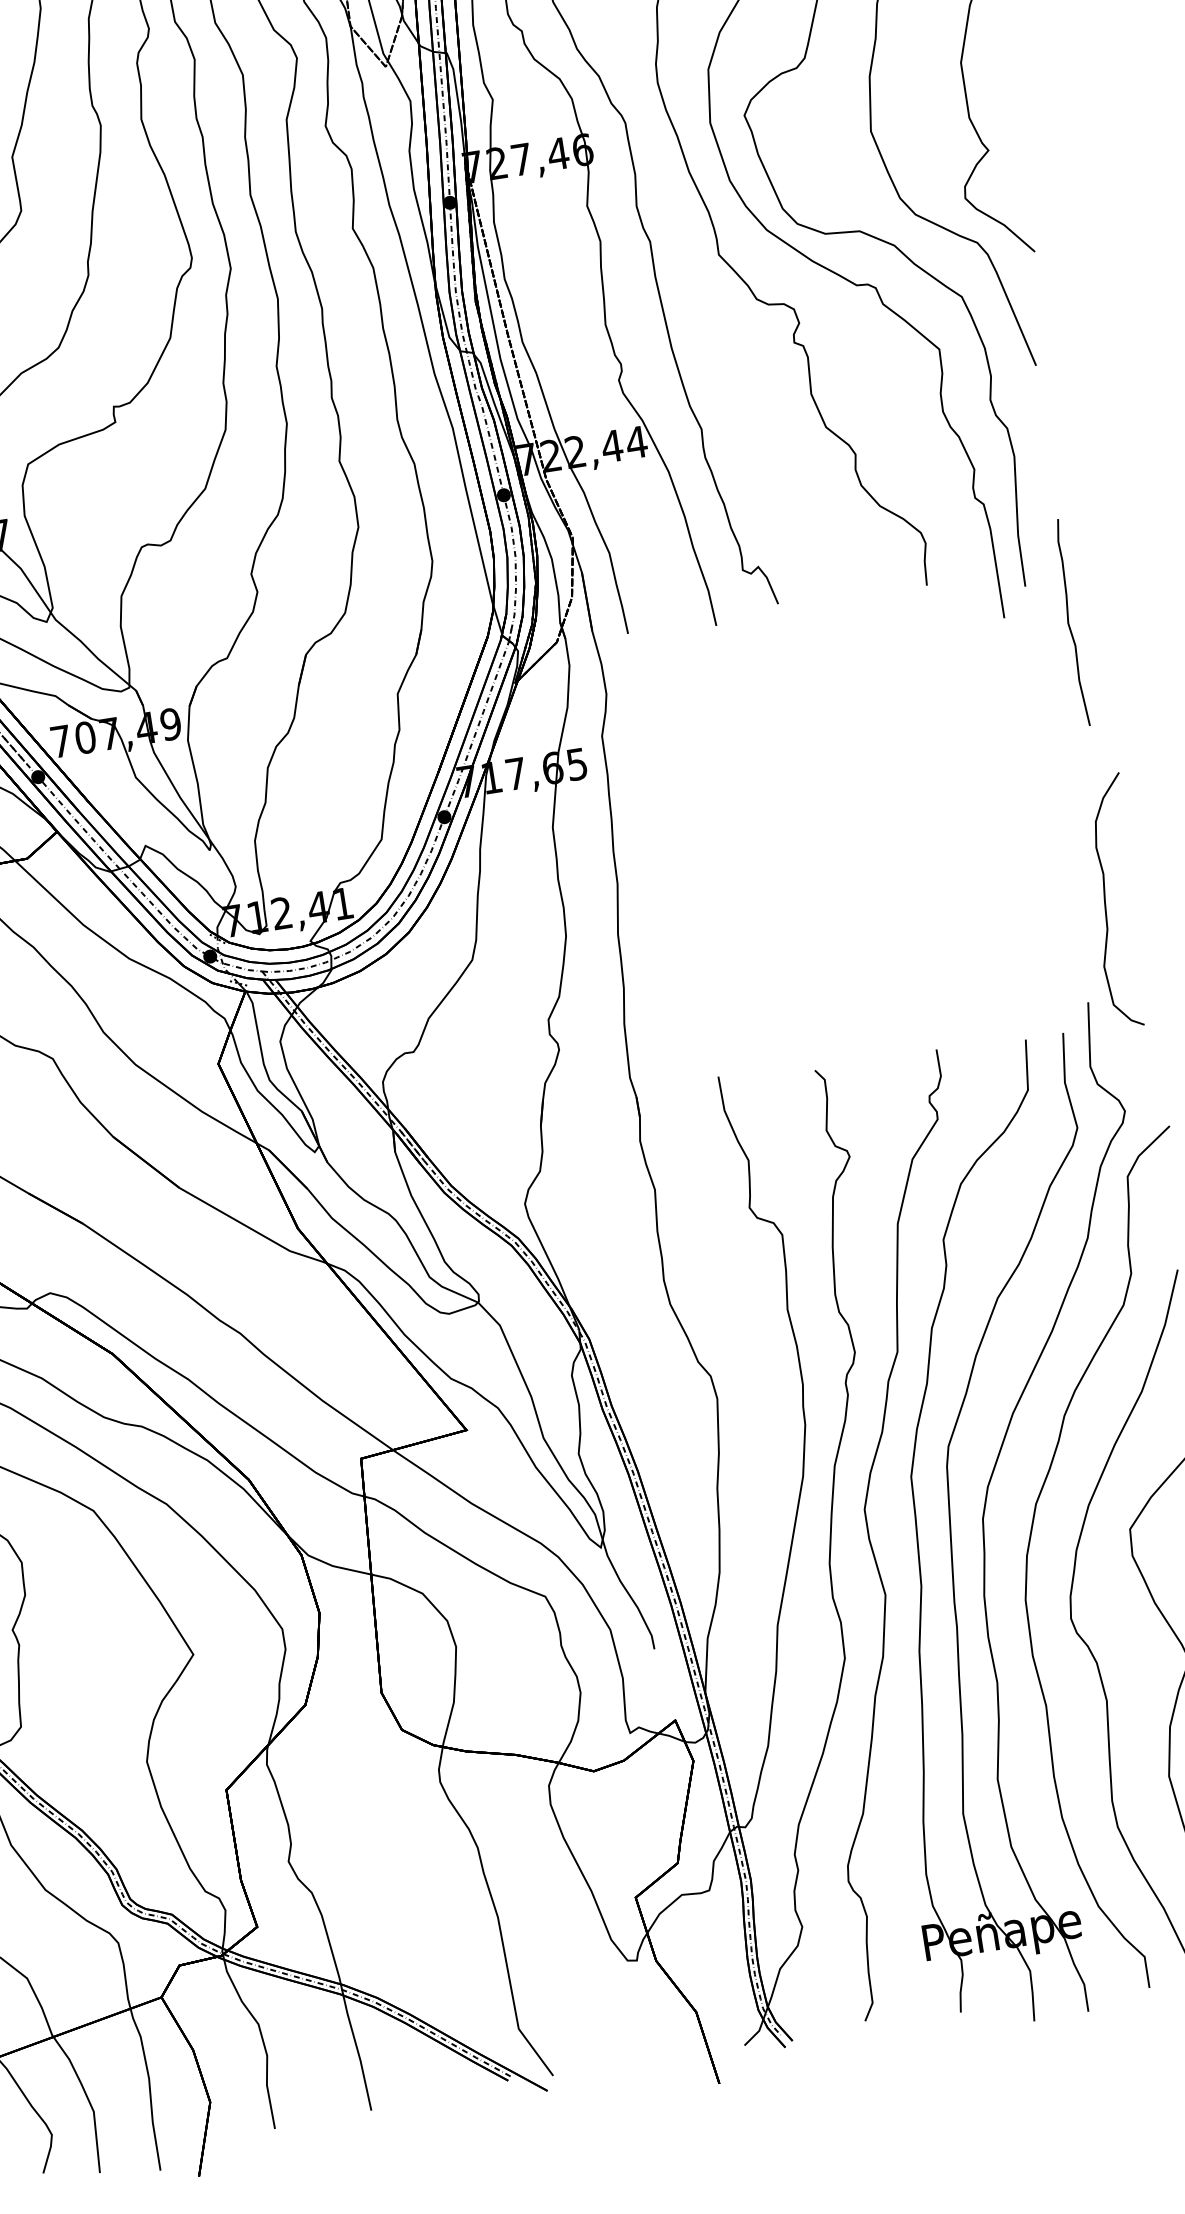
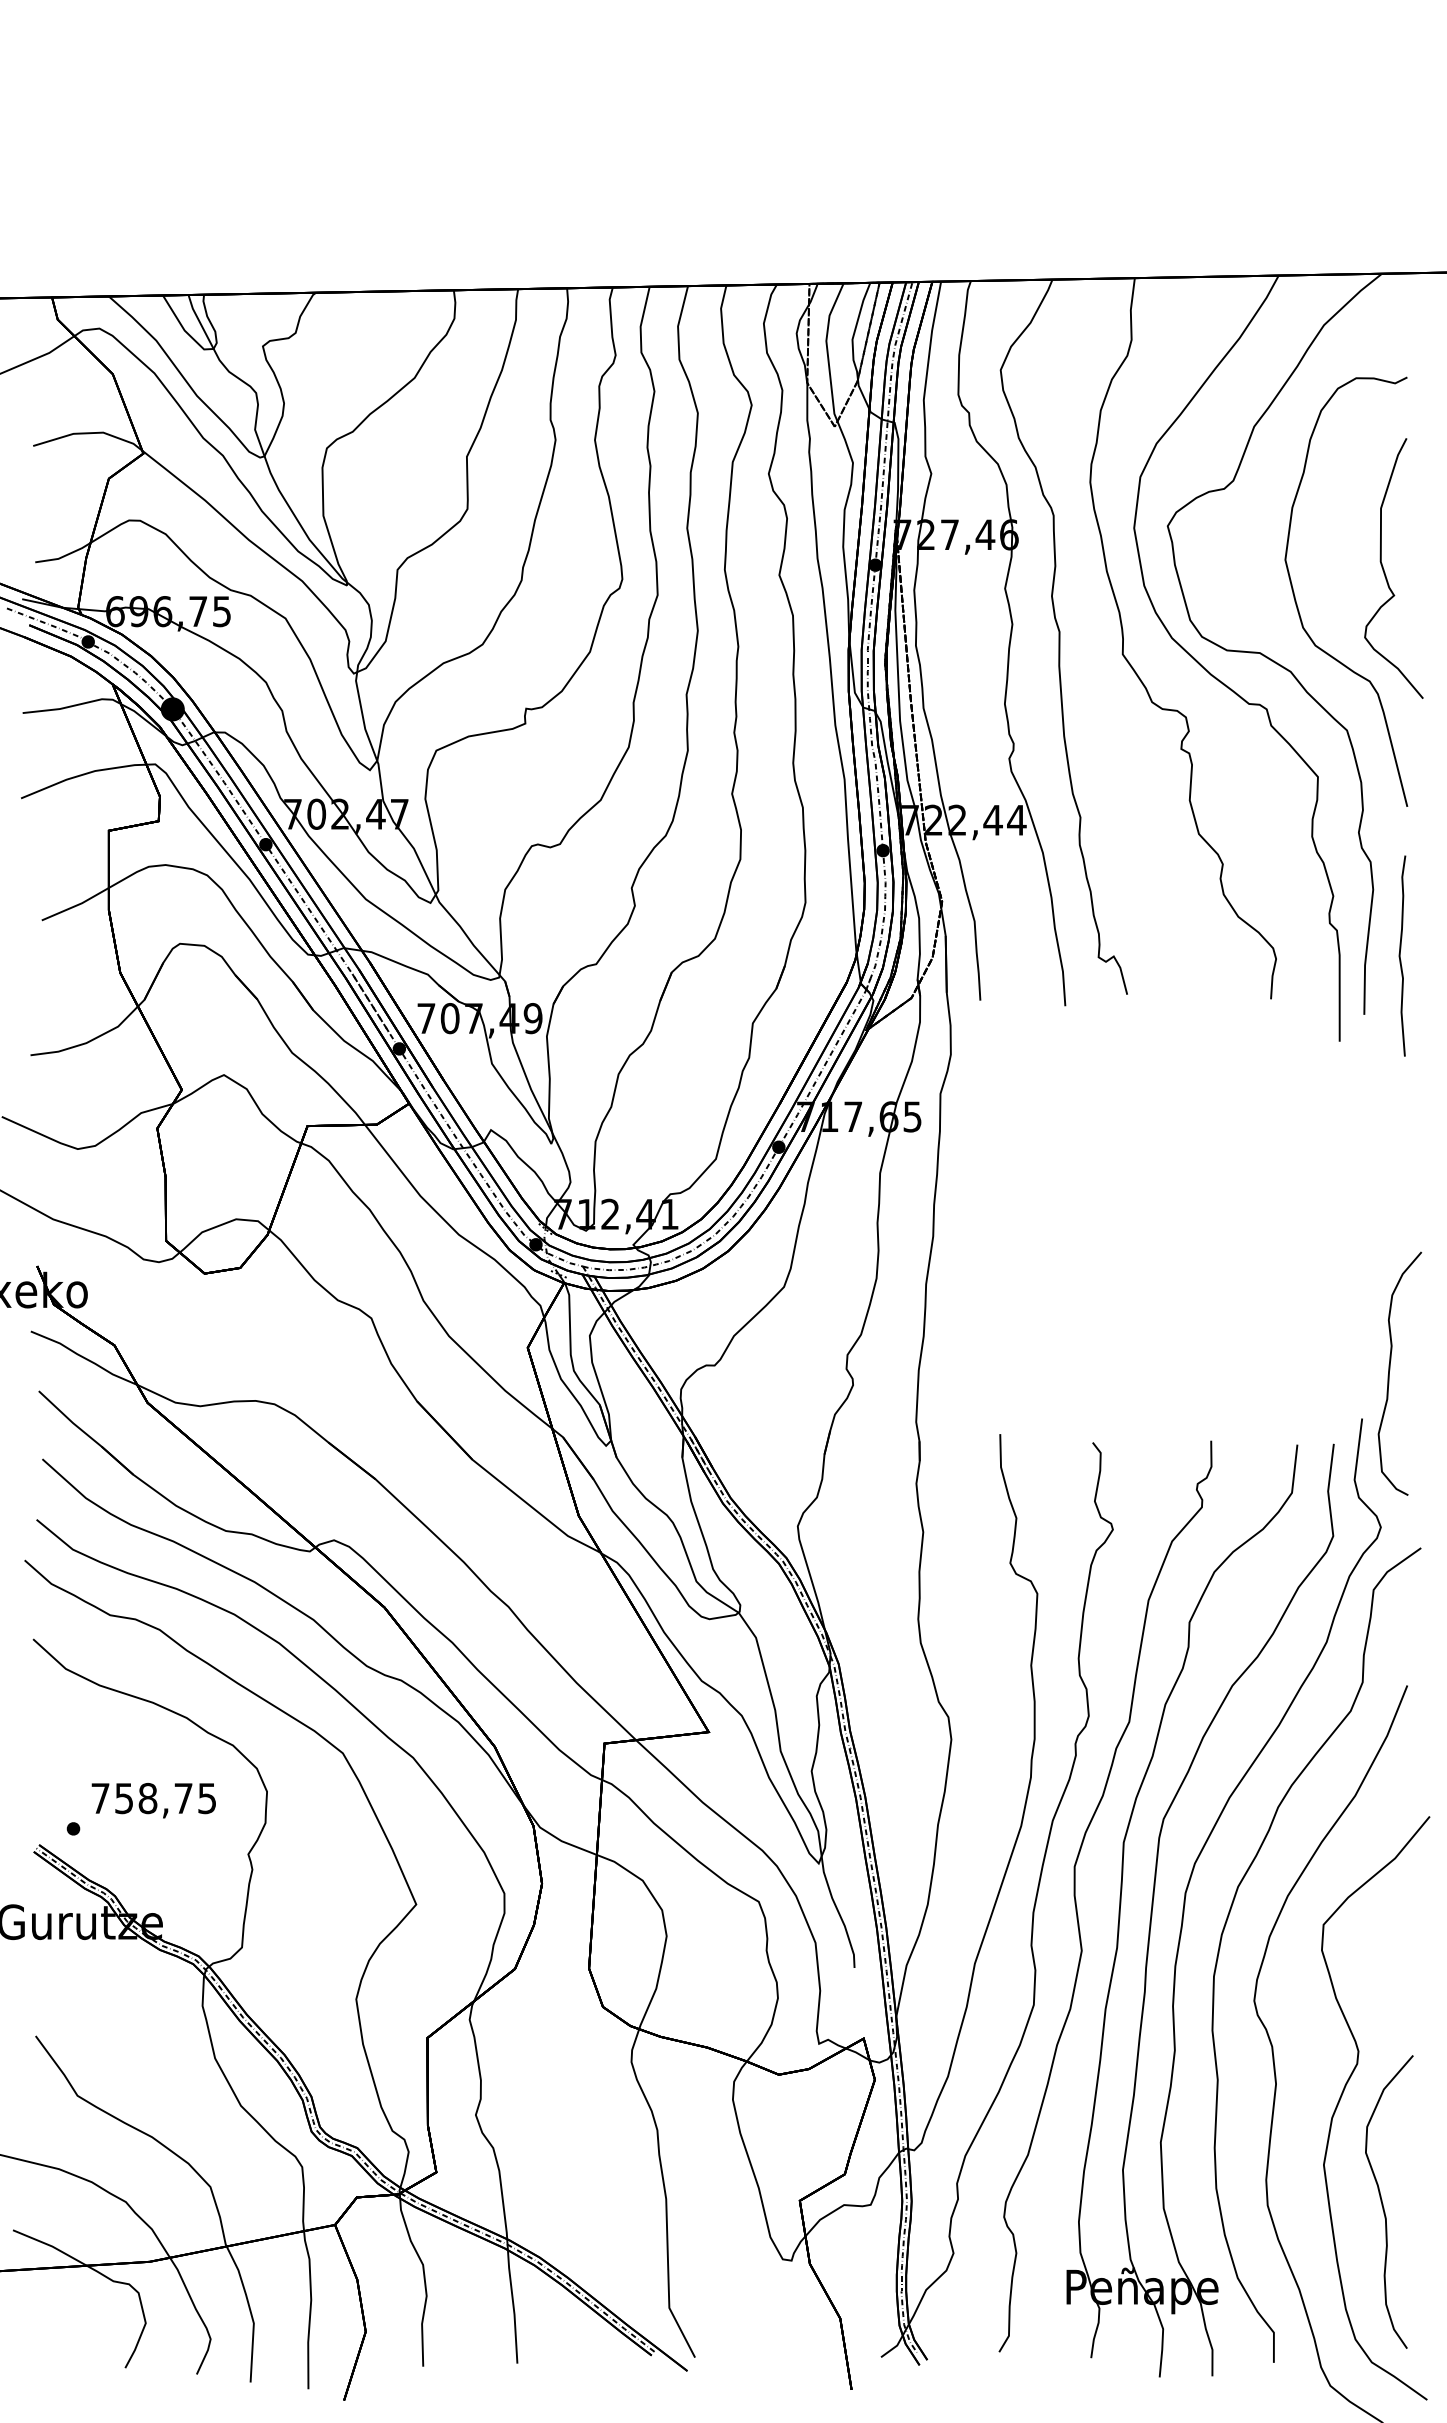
curve: (1069, 622) -> (1400, 955), moved
curve: (1106, 899) -> (1390, 1370), moved

